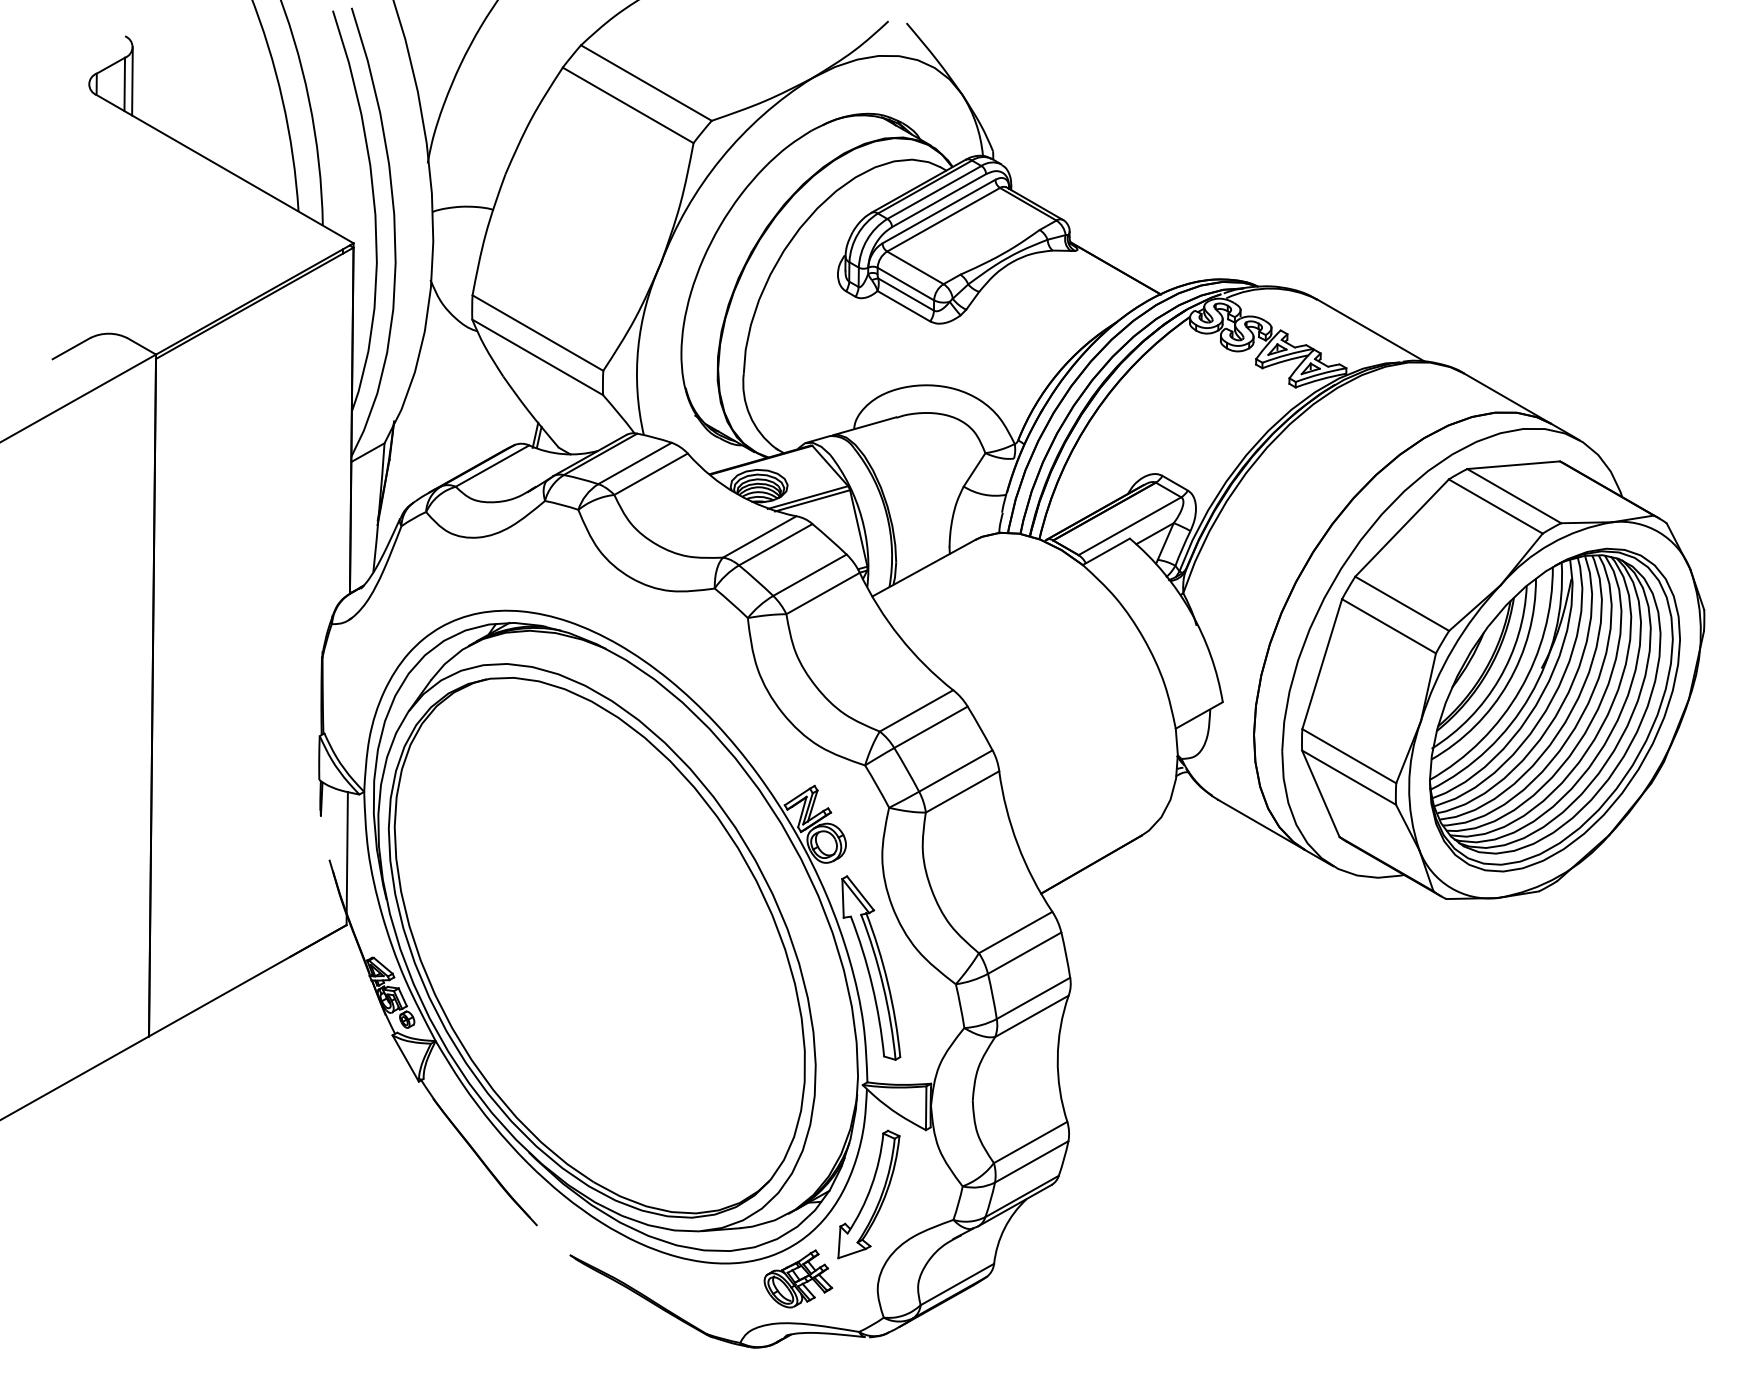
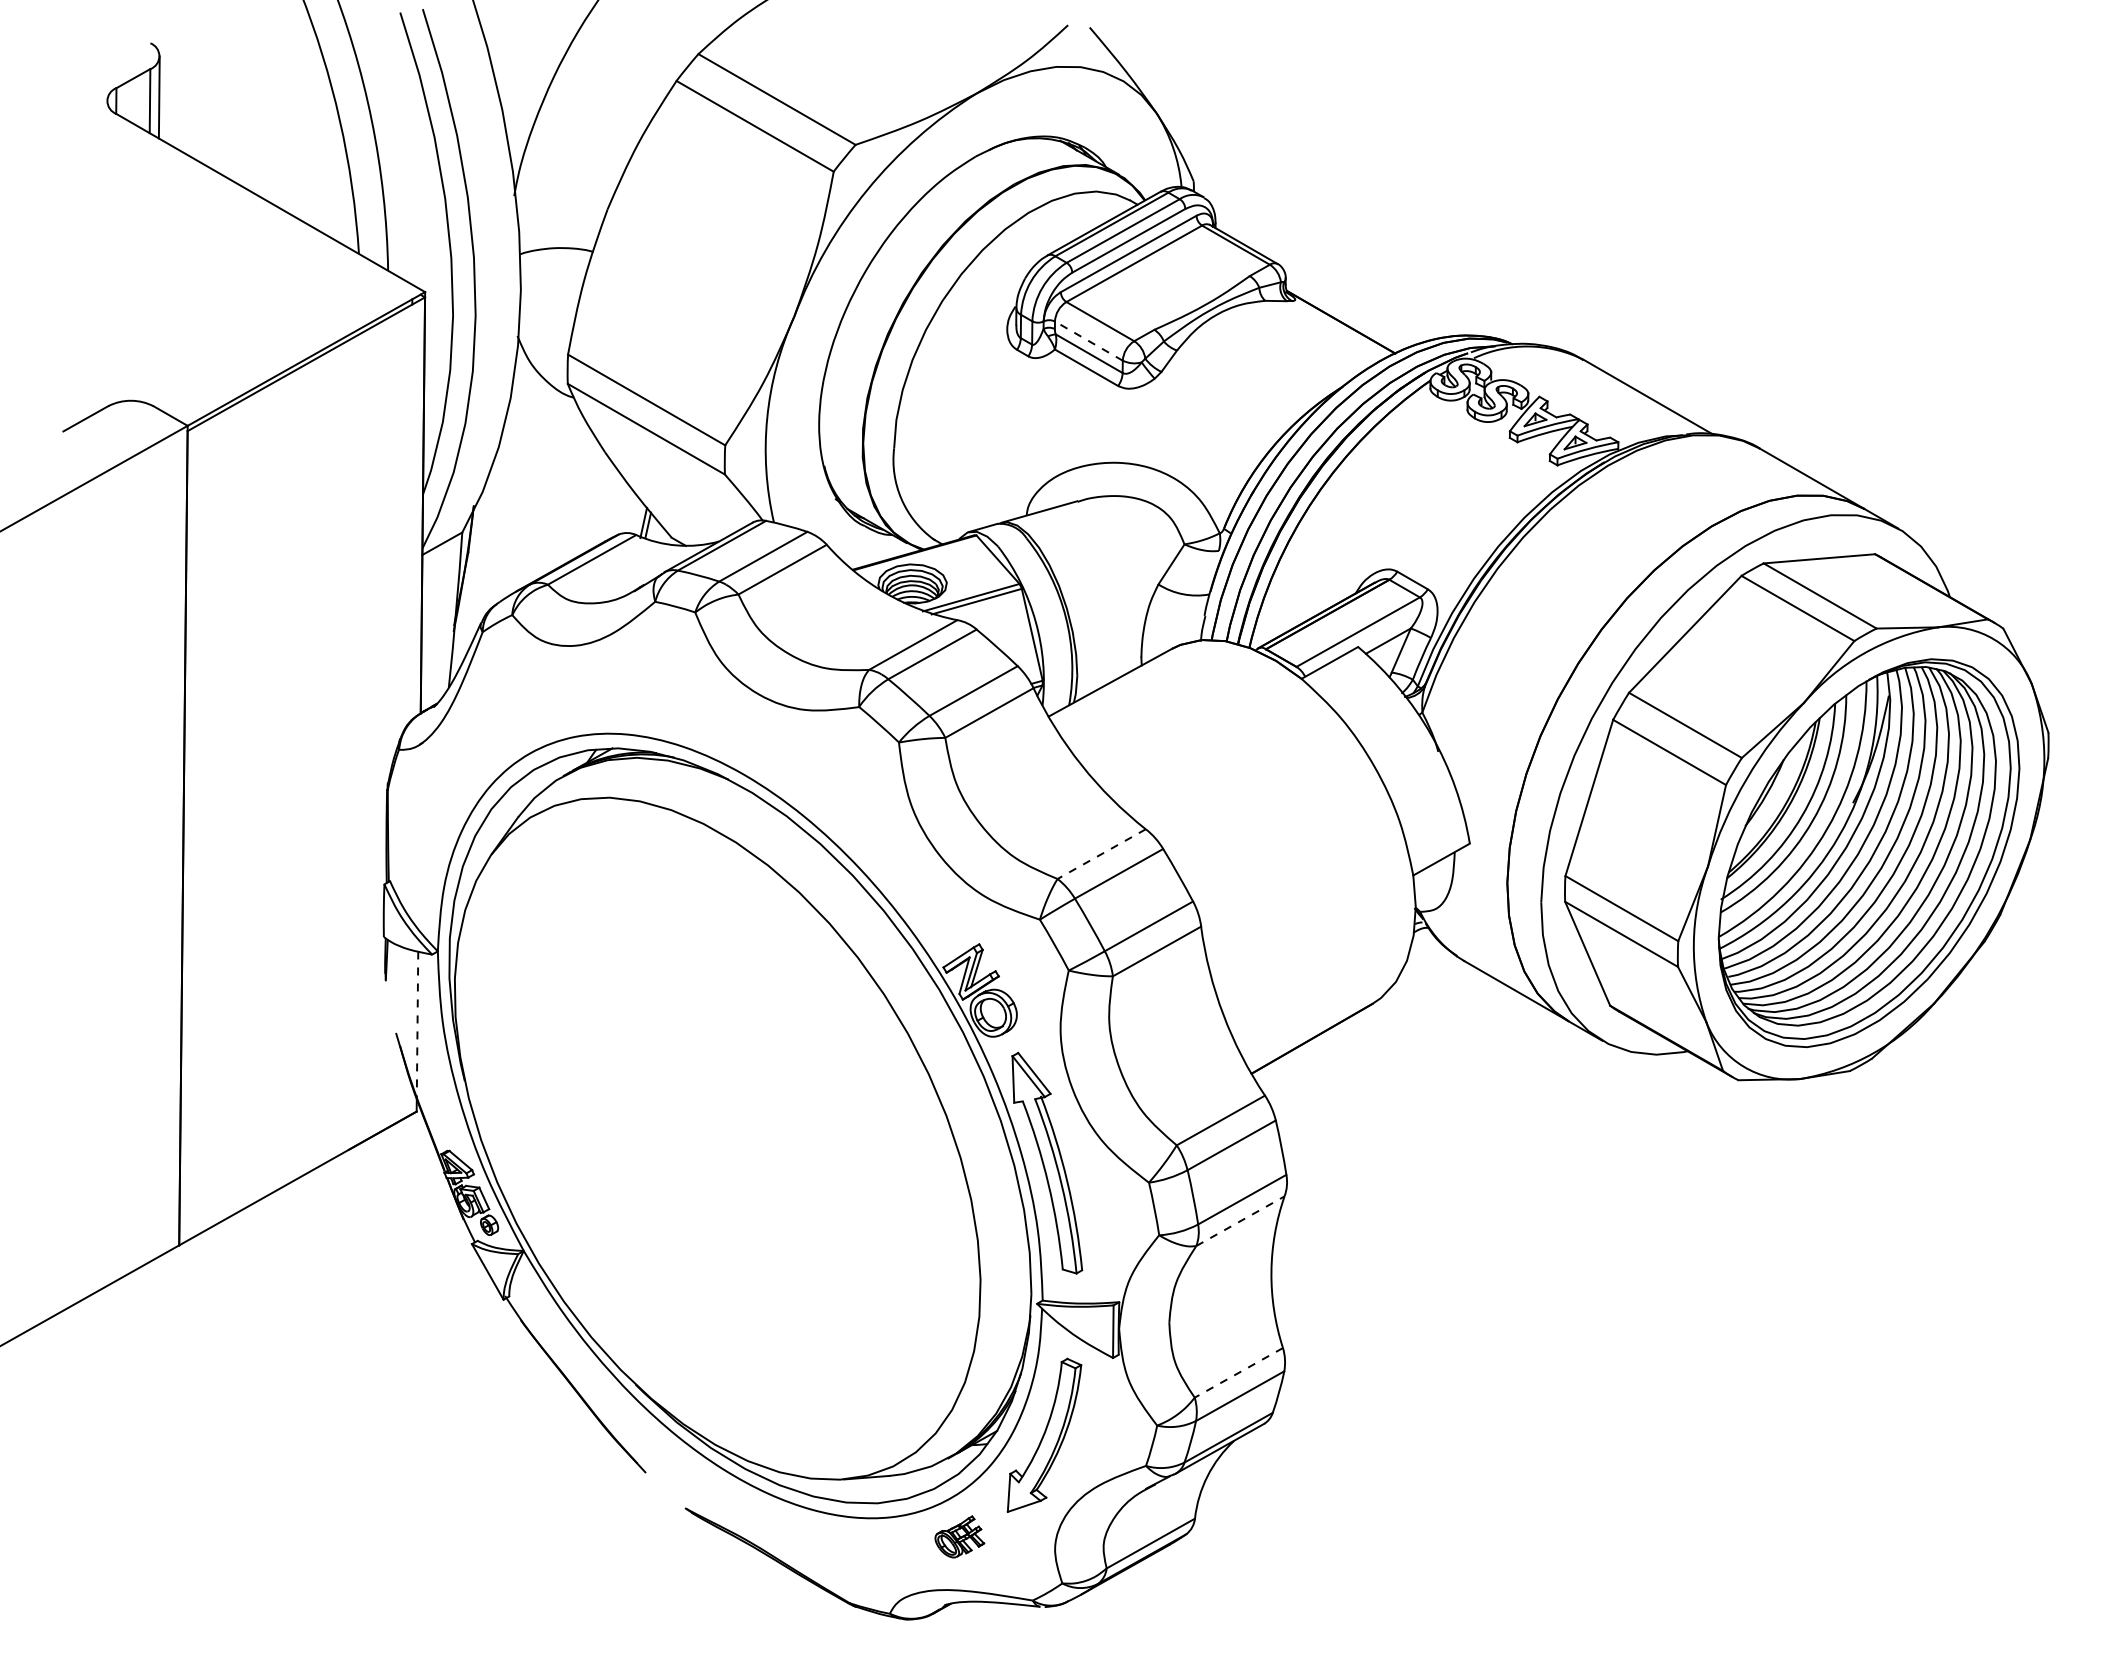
line: (905, 283) -> (1088, 340), solid -> dashed
line: (916, 711) -> (1101, 854), solid -> dashed
line: (347, 852) -> (417, 1024), solid -> dashed
part: (596, 947) -> (717, 1138), removed
line: (1032, 1016) -> (1240, 1221), solid -> dashed
line: (1030, 1142) -> (1238, 1372), solid -> dashed
part: (798, 1278) -> (959, 1536), size x0.6

